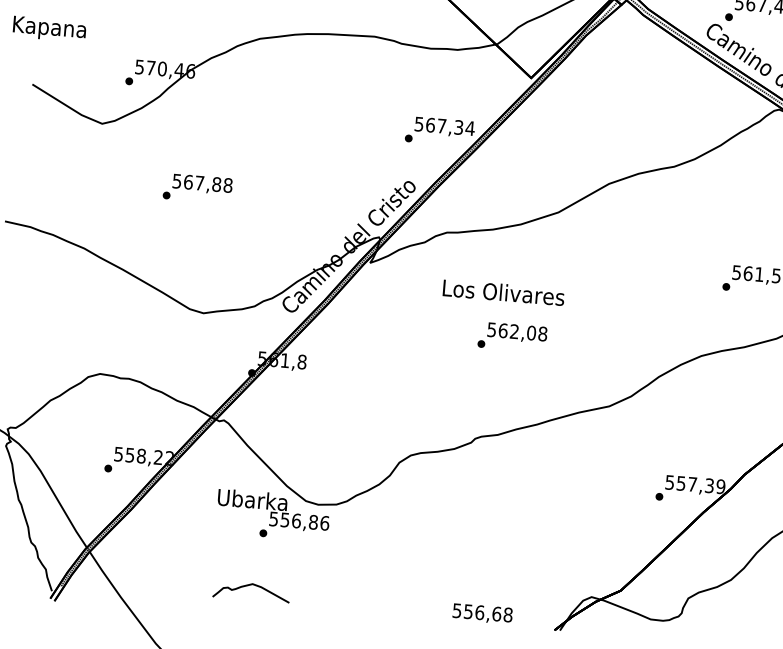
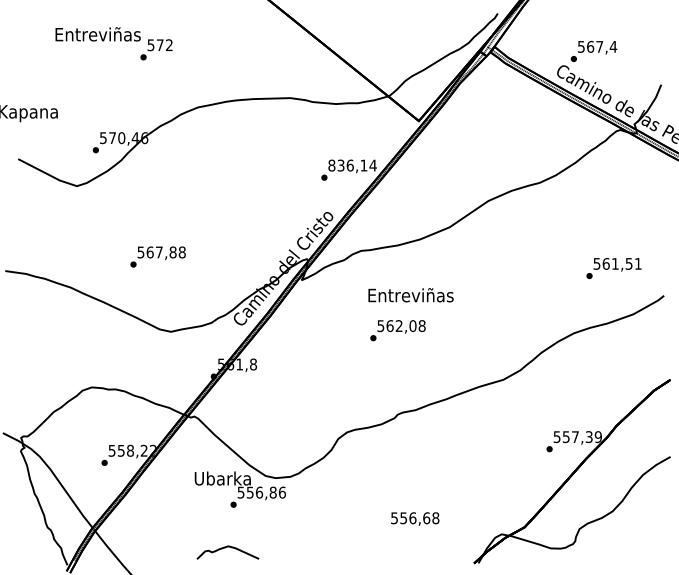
text: (438, 125) -> (347, 165), 567,34 -> 836,14
text: (197, 187) -> (157, 256), moved
text: (504, 292) -> (411, 295), Los Olivares -> Entreviñas
text: (511, 337) -> (397, 330), moved
text: (483, 613) -> (415, 518), moved

